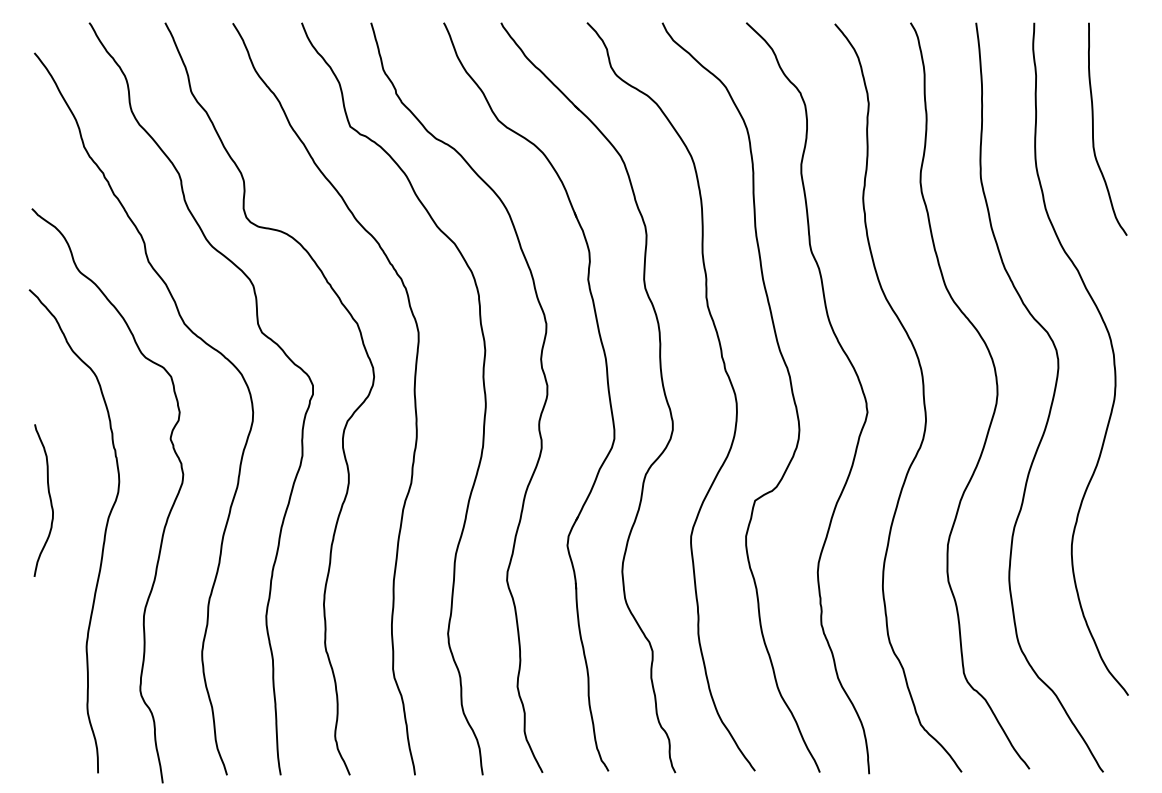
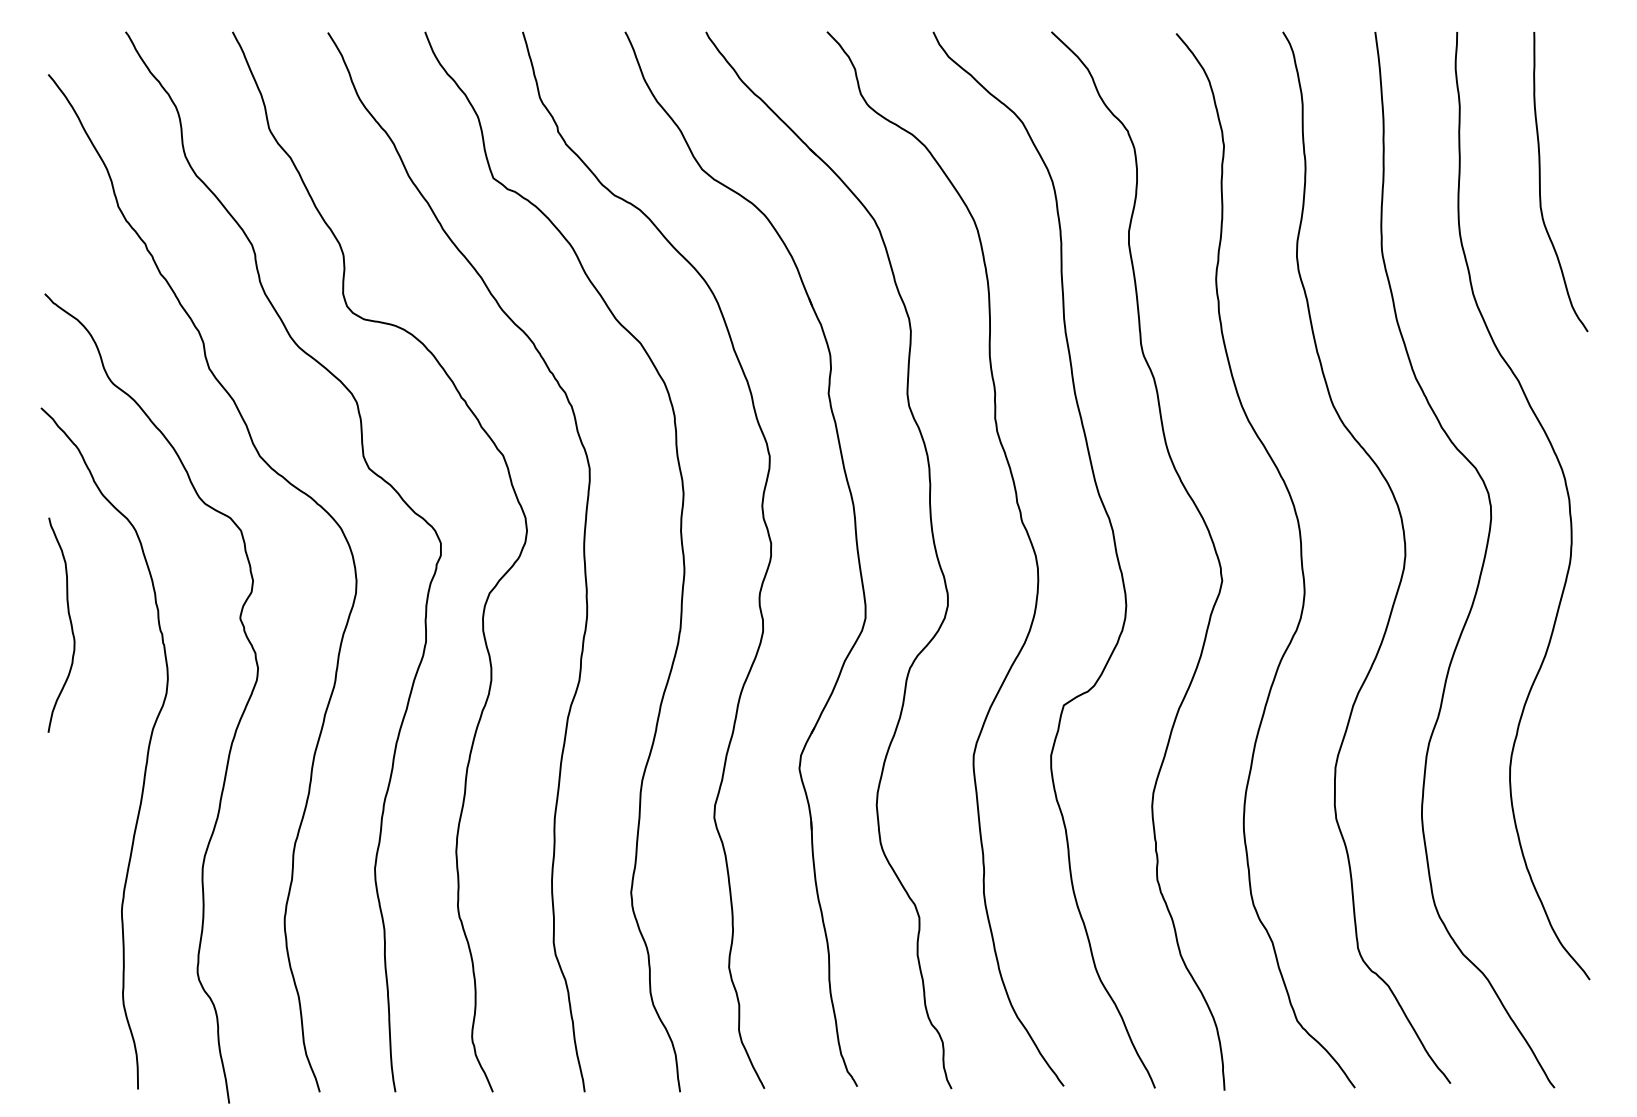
curve: (49, 497) -> (69, 620), moved

